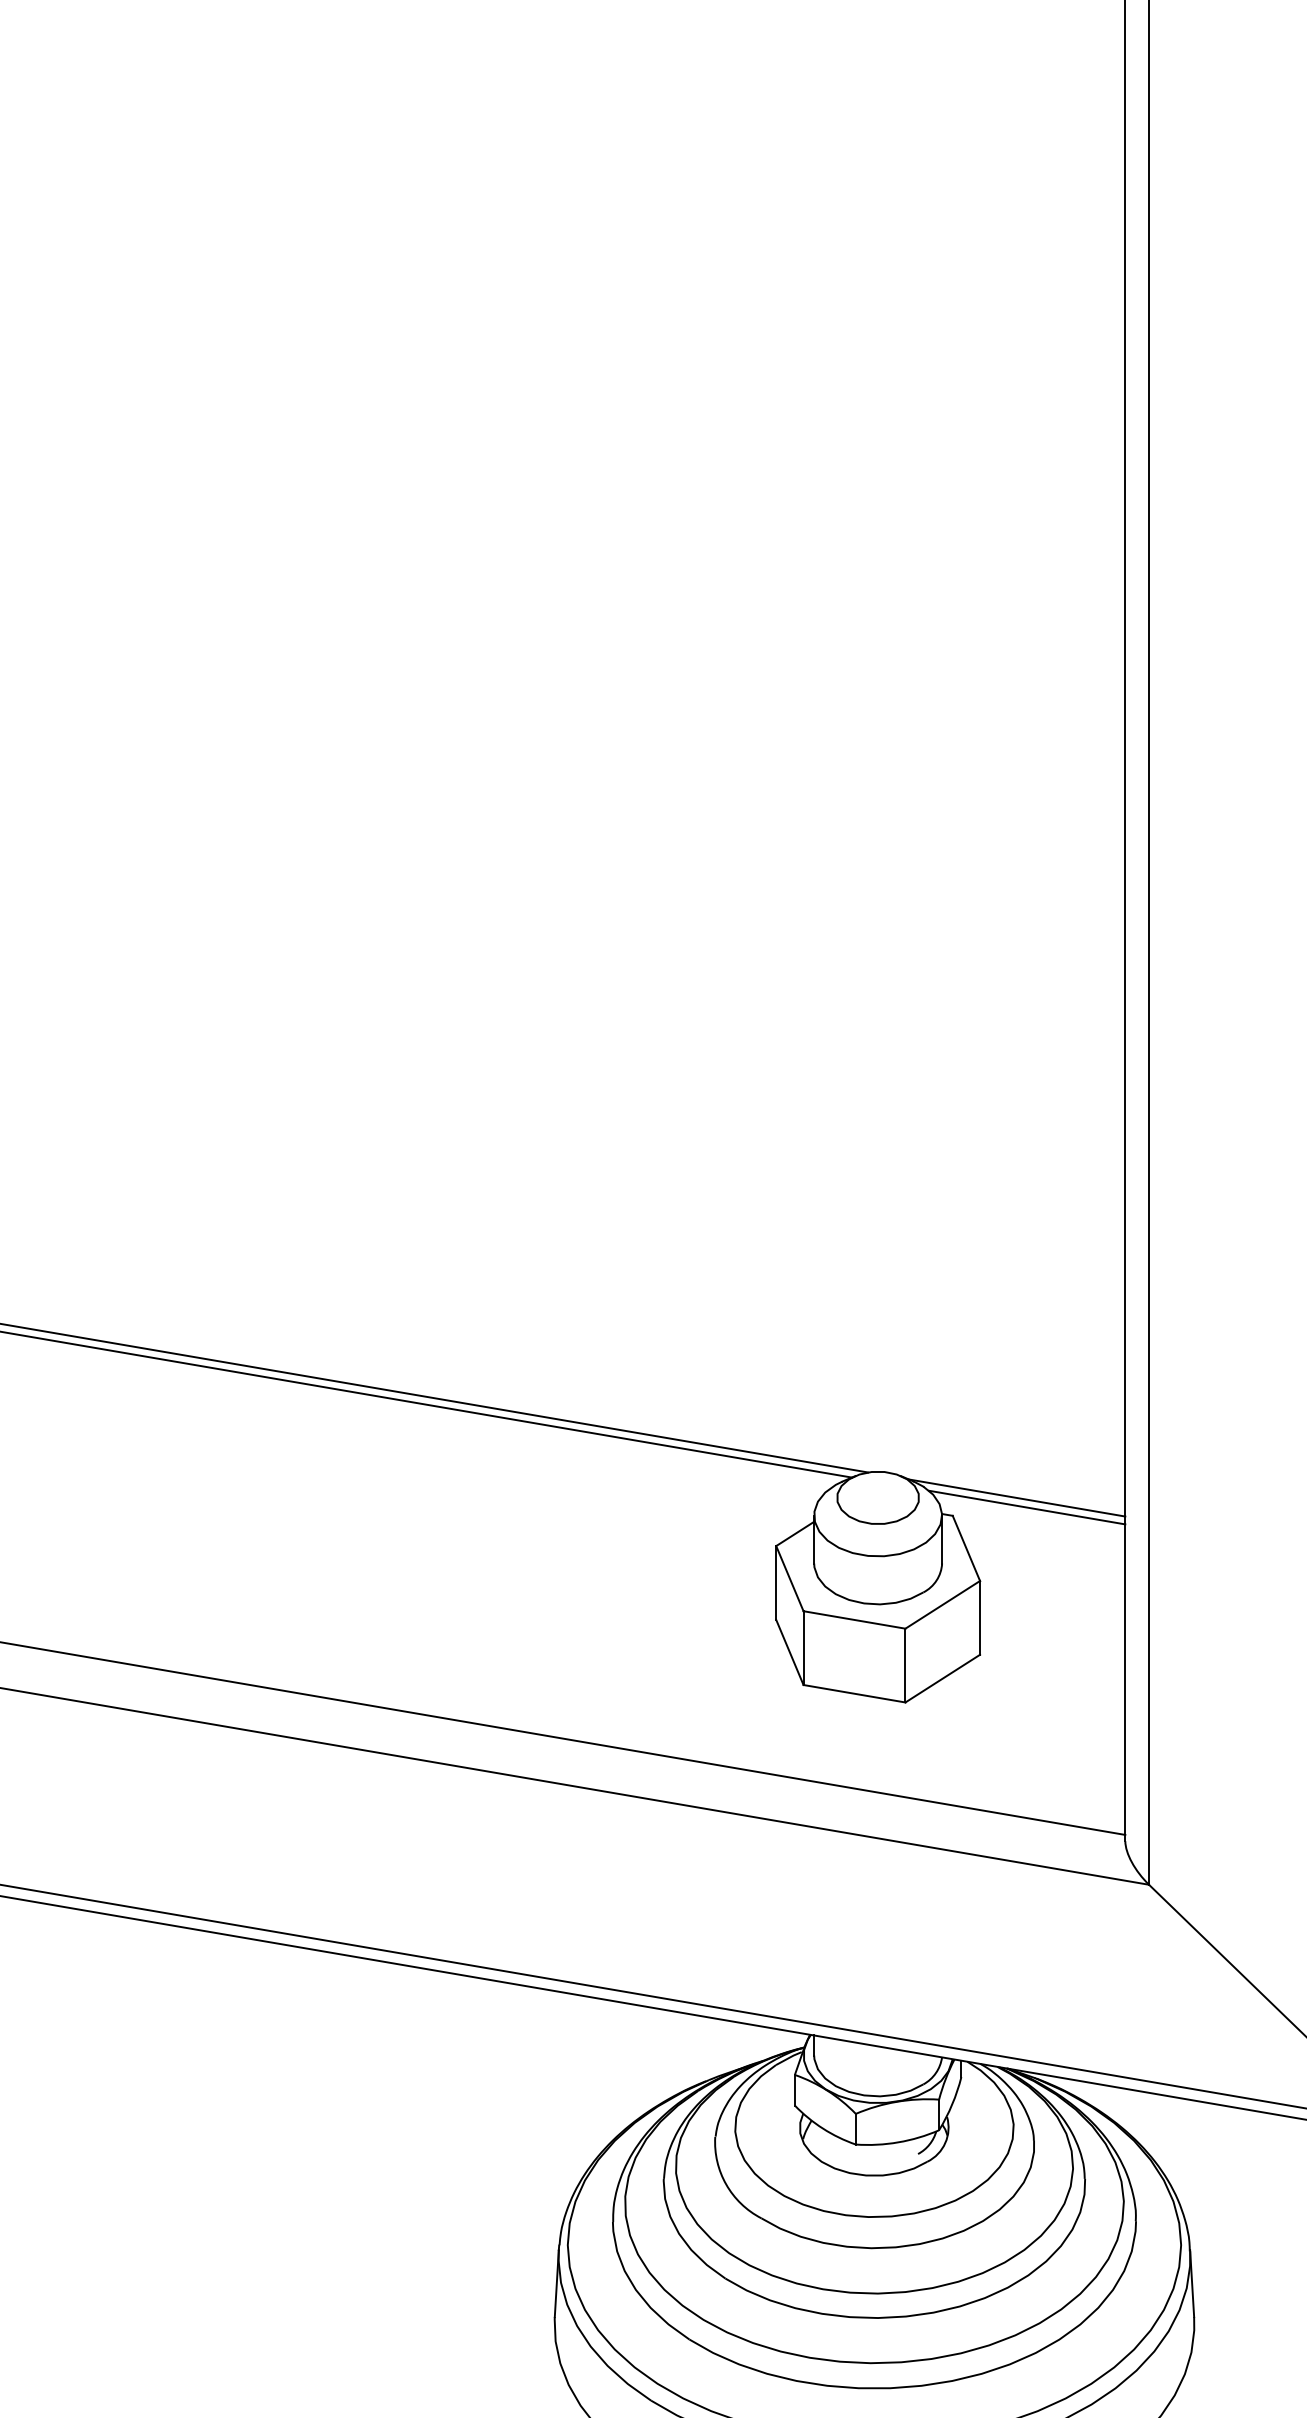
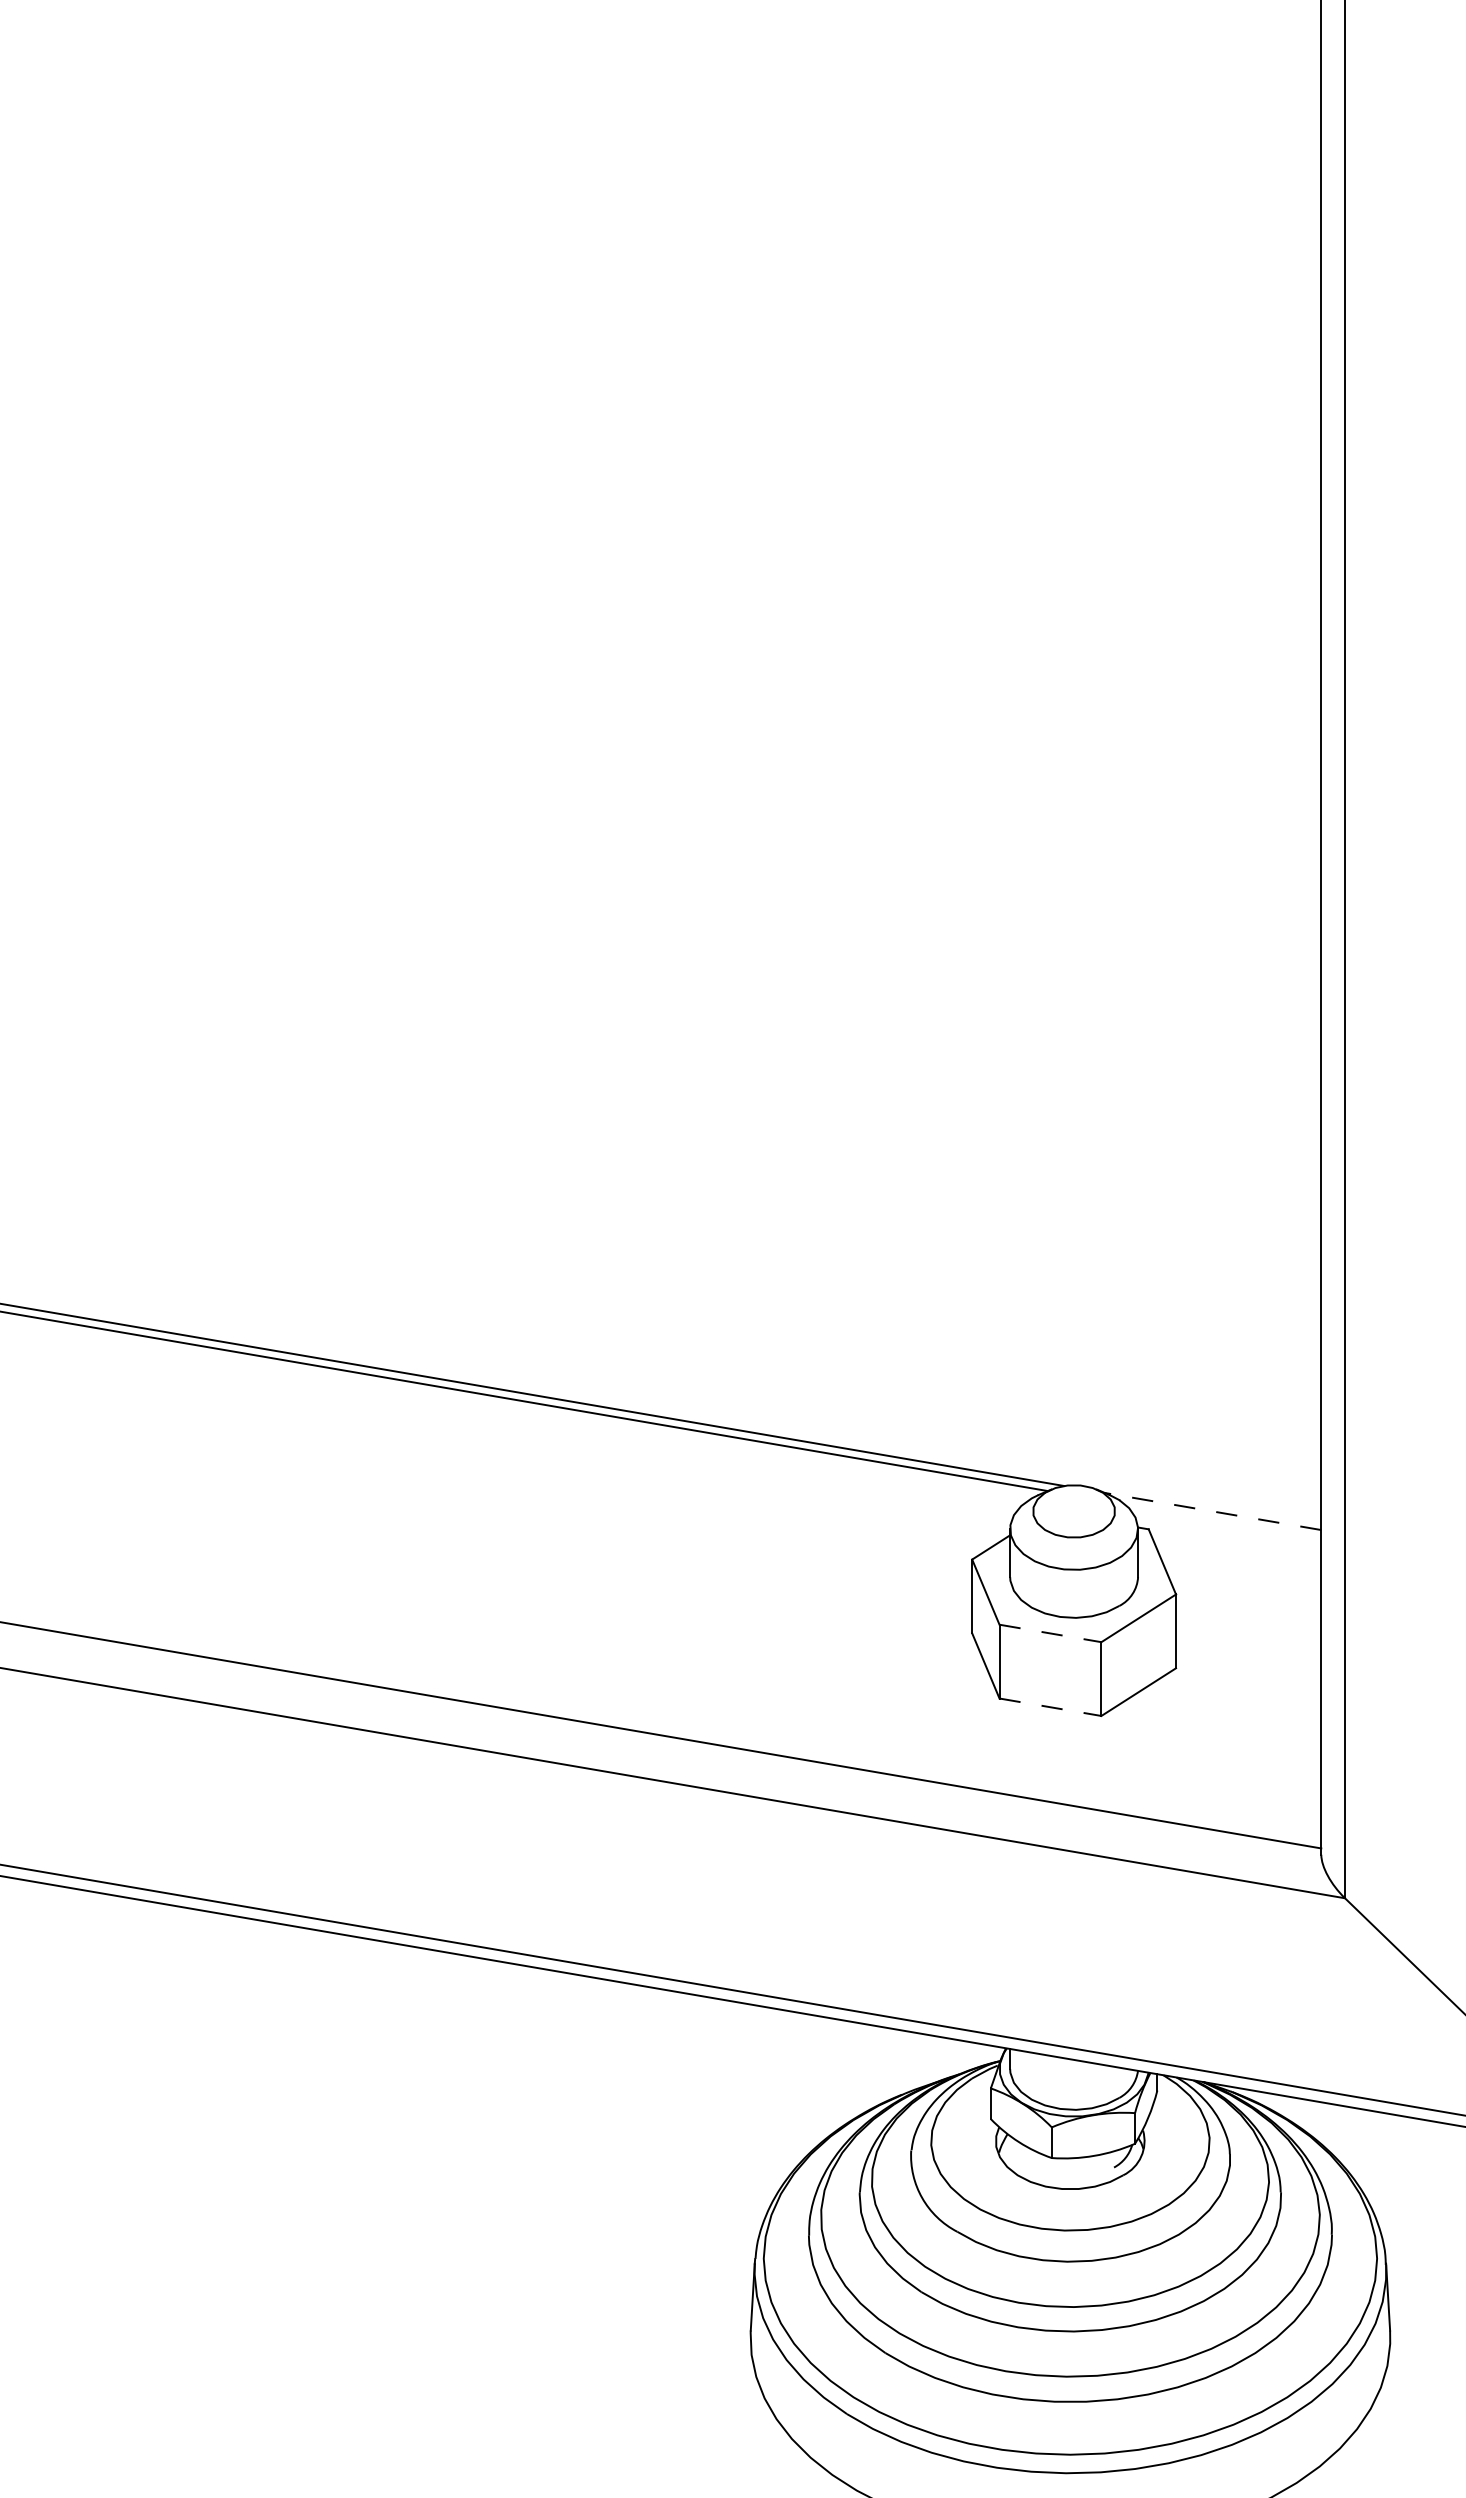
line: (1017, 1498) -> (1213, 1511), solid -> dashed
line: (1027, 1507) -> (1223, 1520), removed
line: (854, 1620) -> (1050, 1633), solid -> dashed
line: (854, 1694) -> (1050, 1707), solid -> dashed

